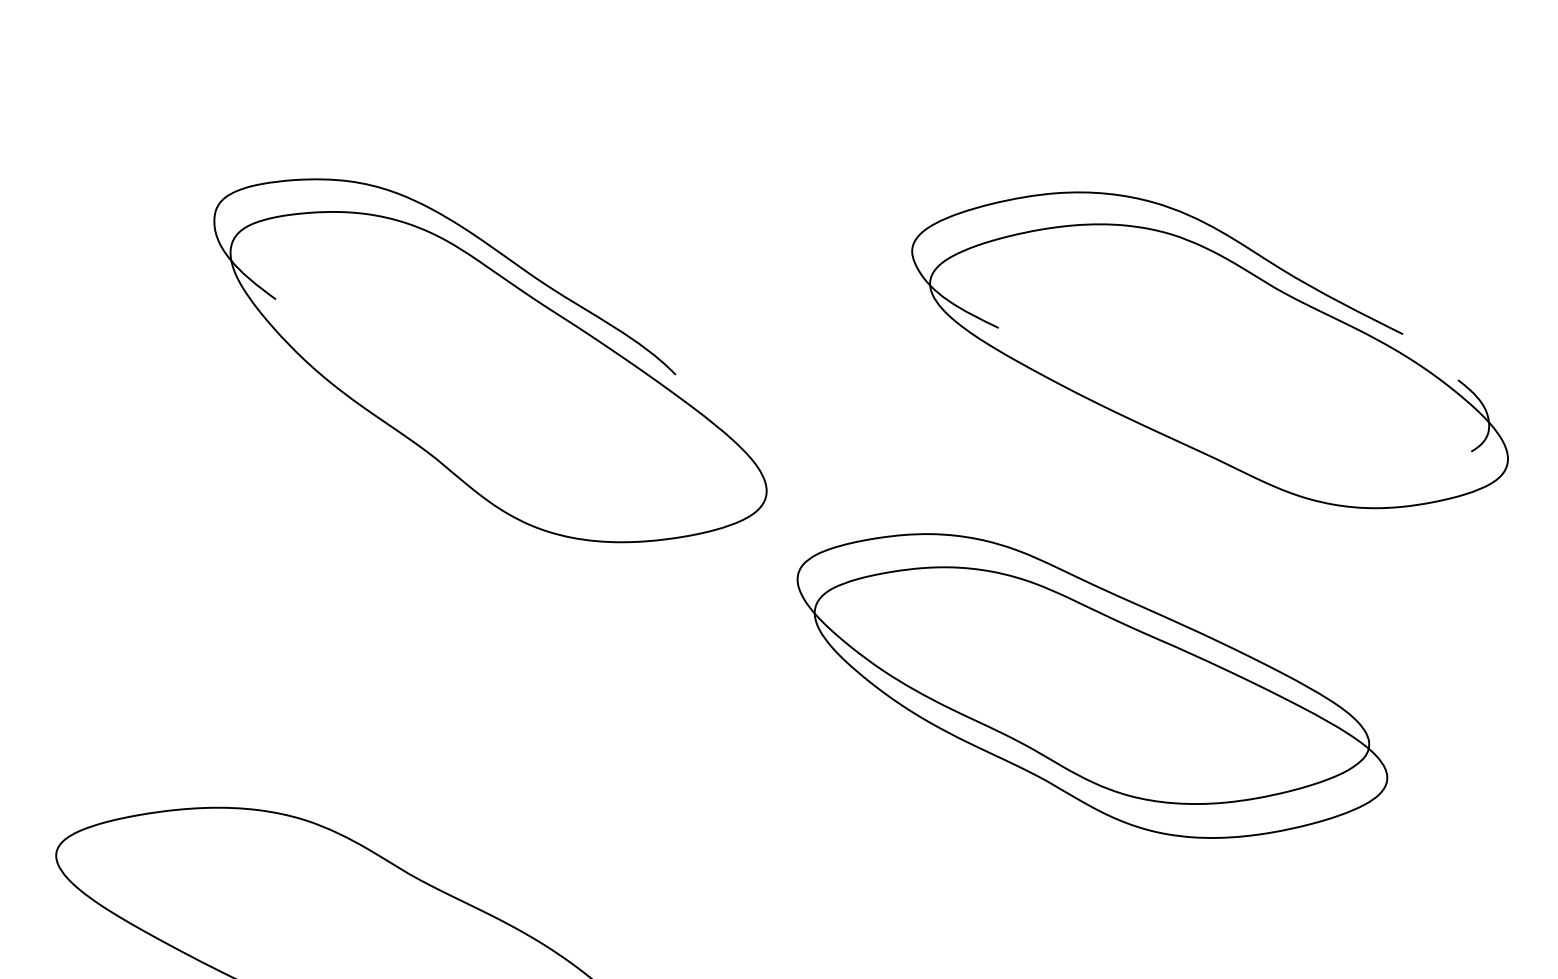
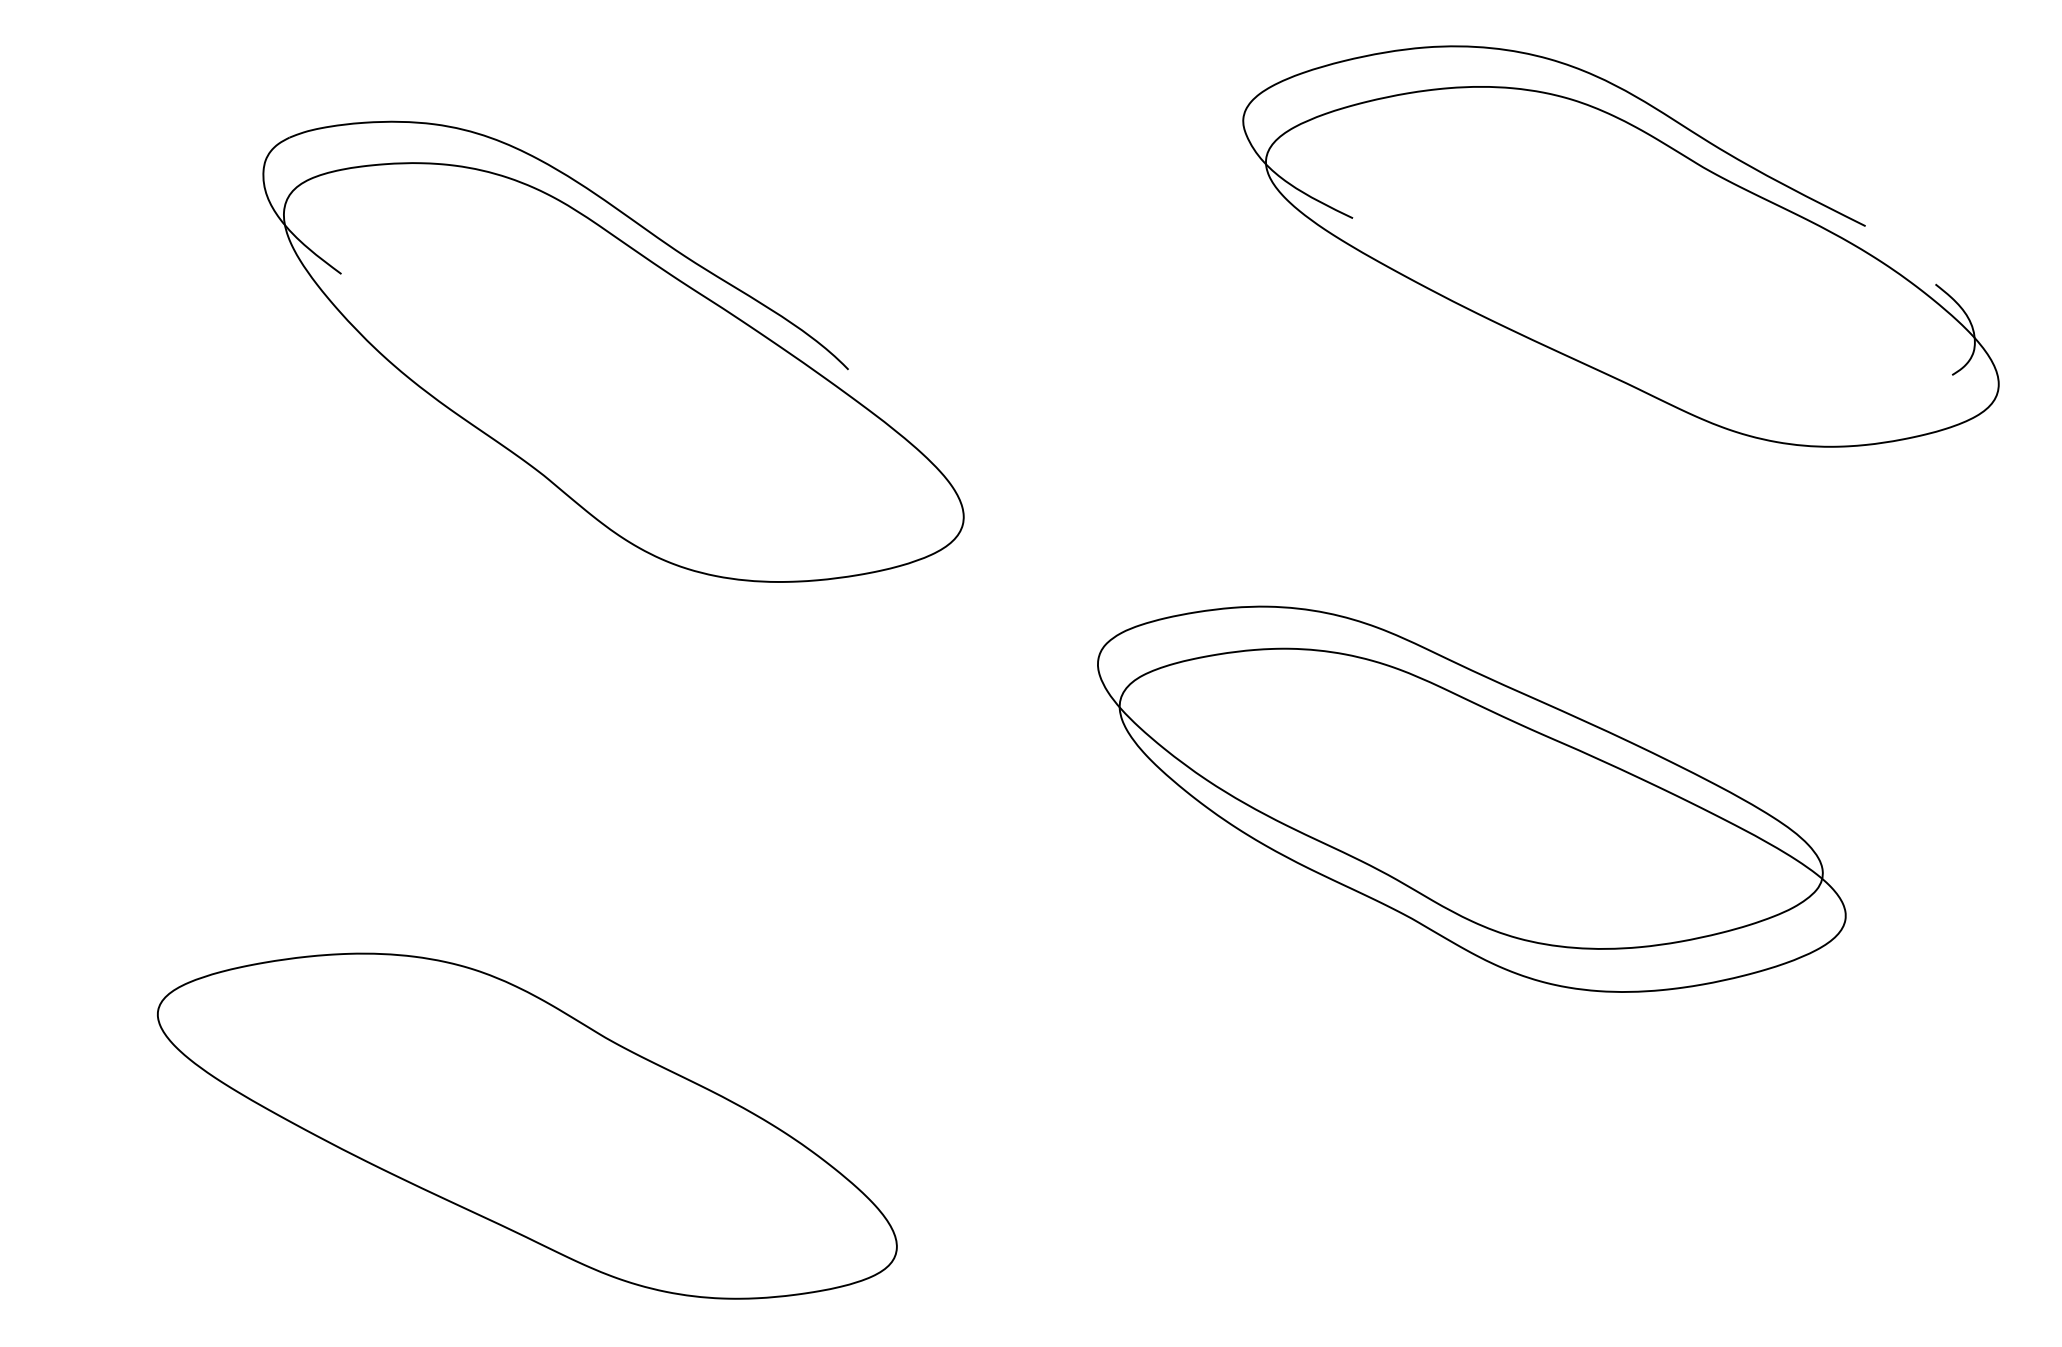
part: (1209, 350) -> (1620, 246), moved
part: (490, 360) -> (613, 351), moved

